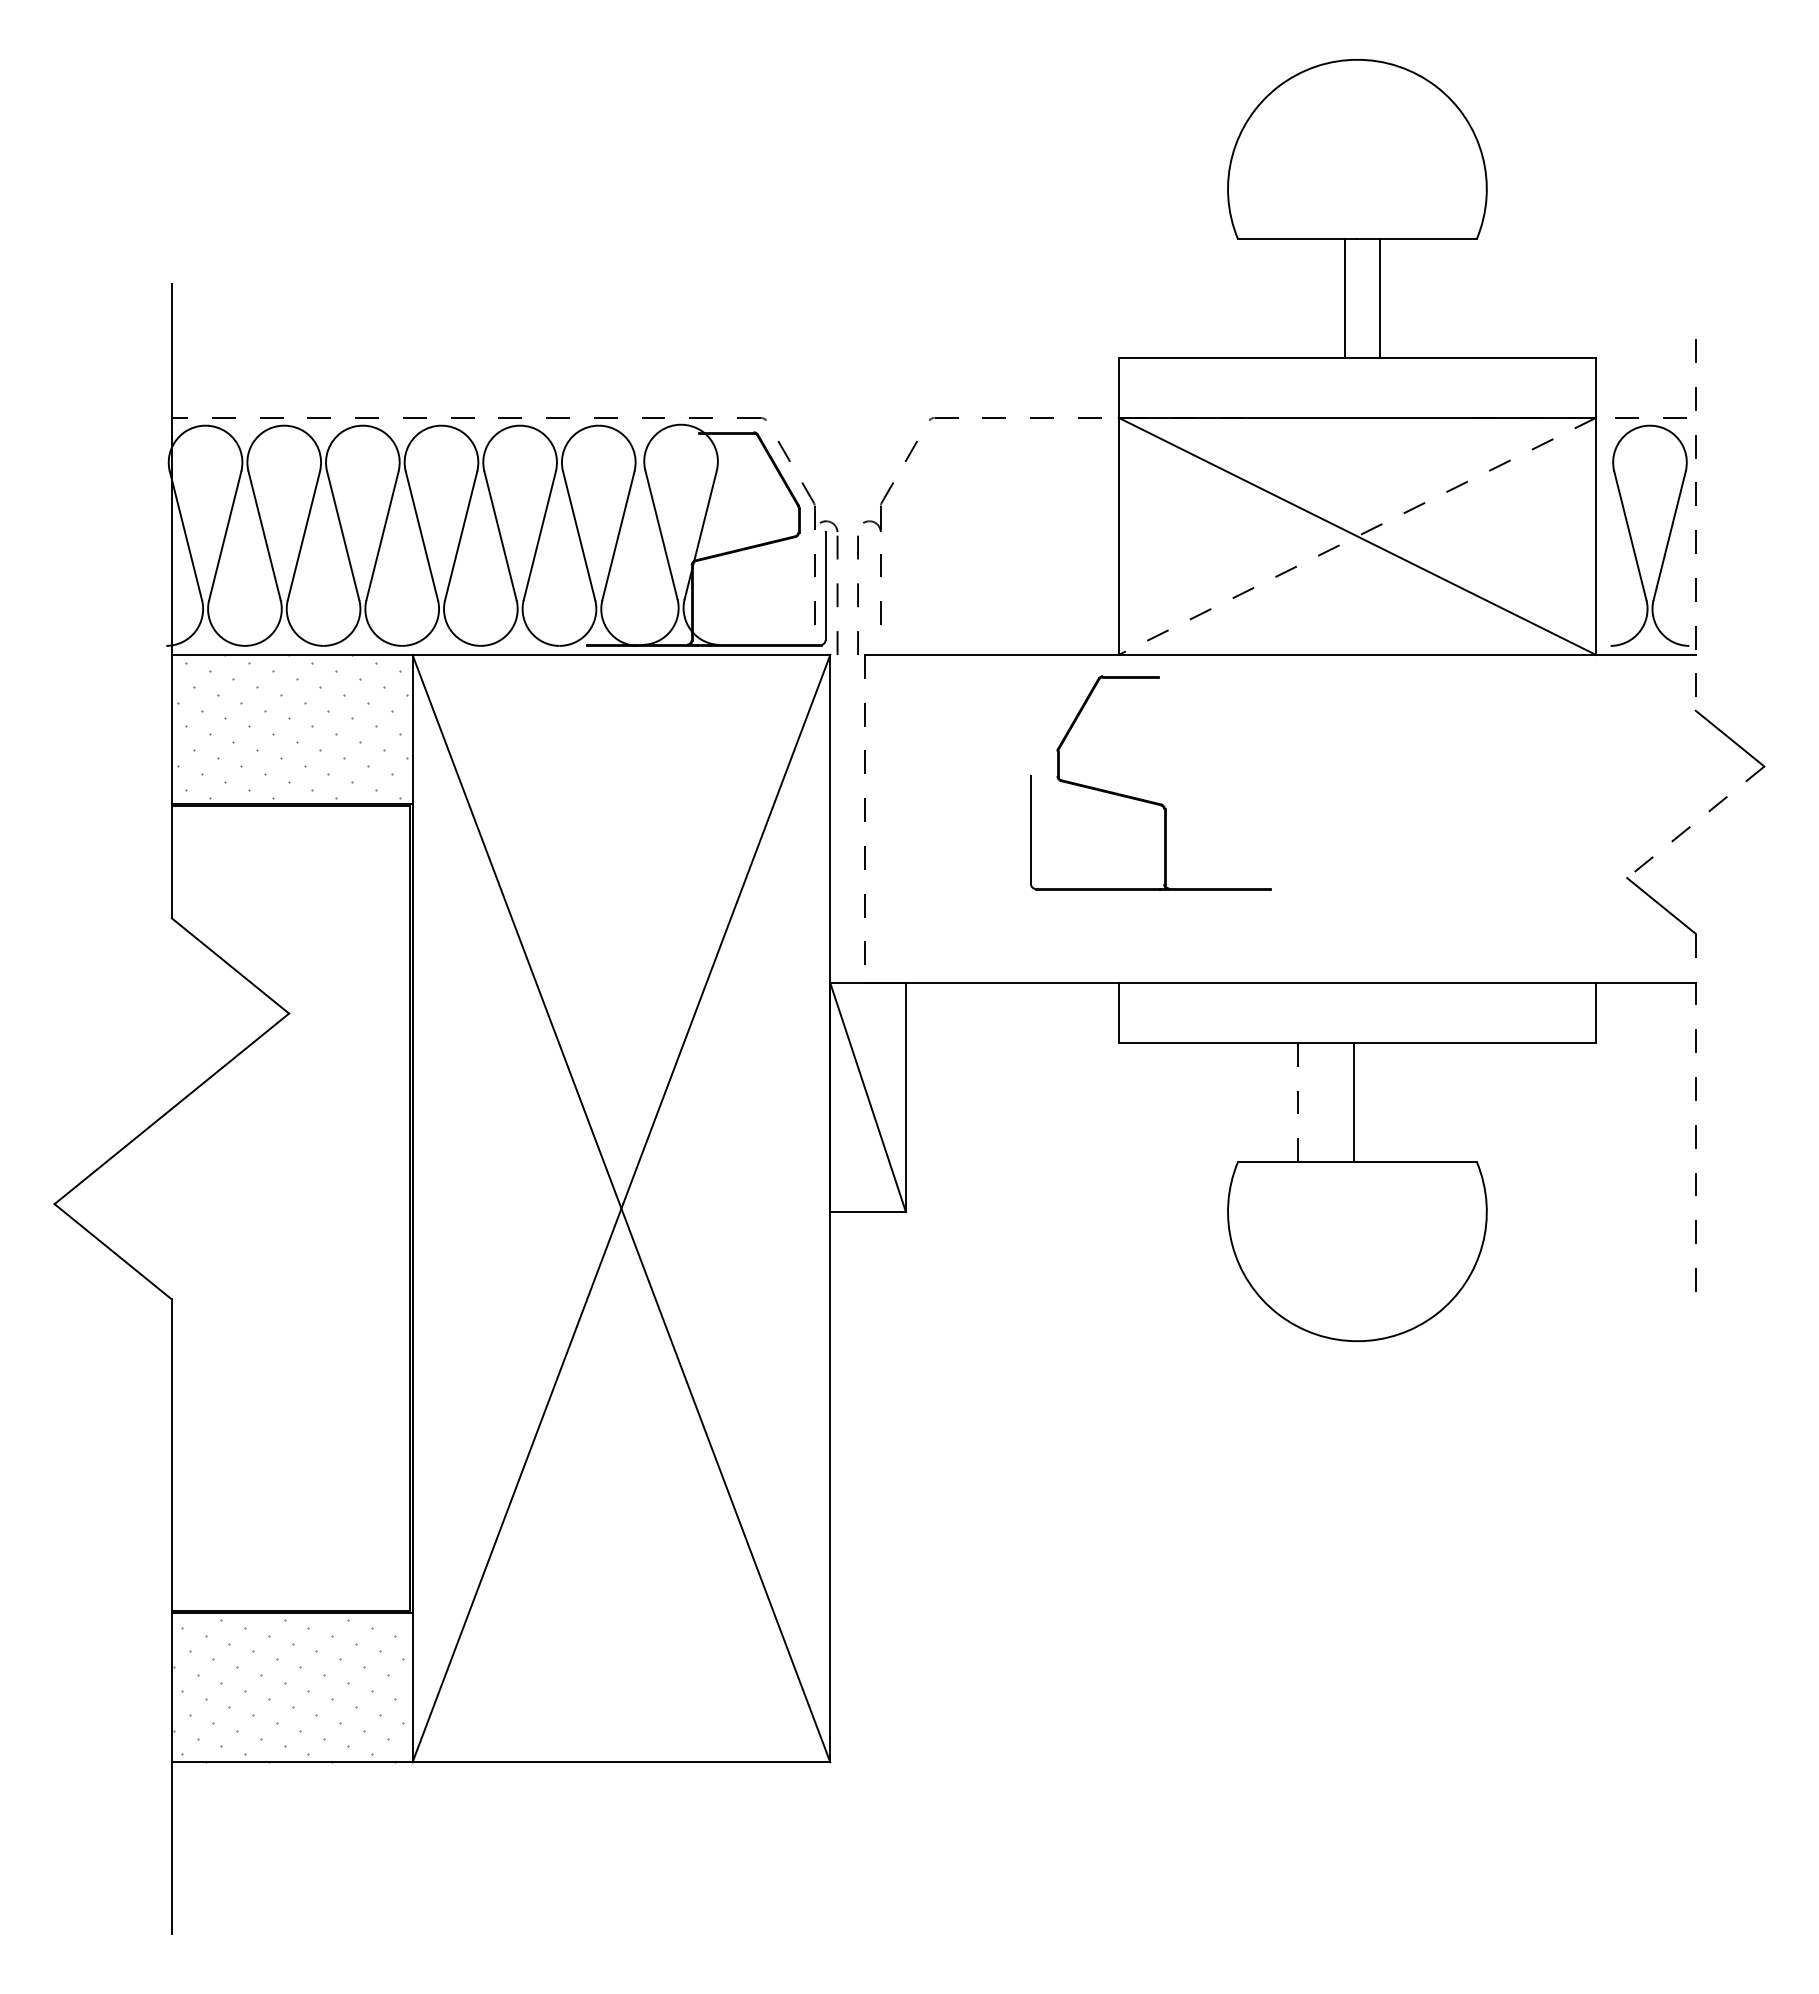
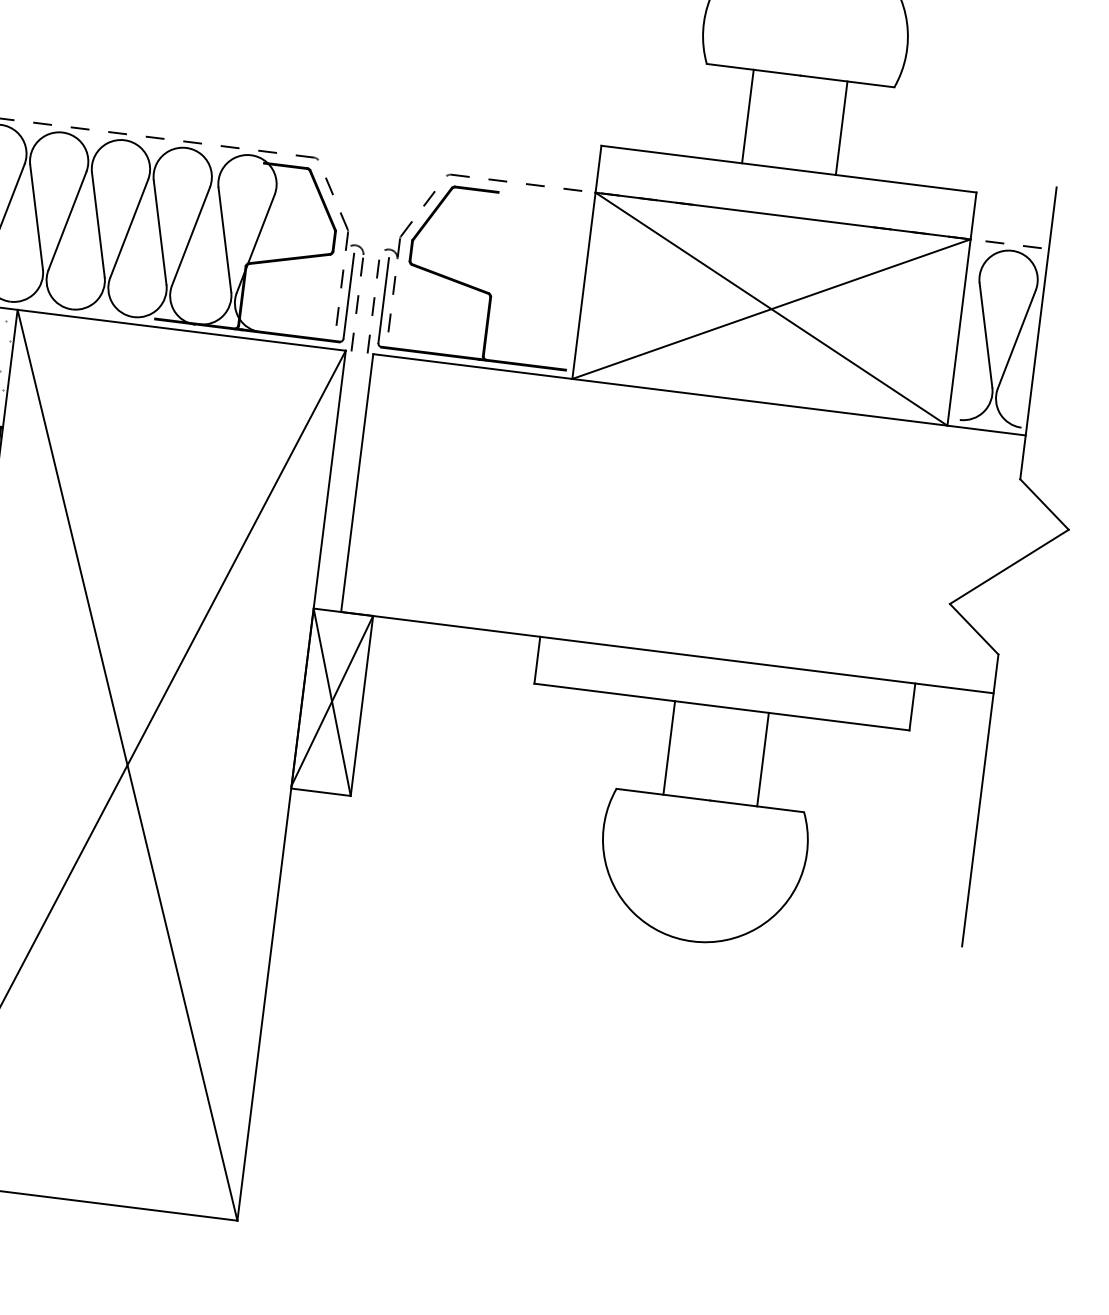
line: (1345, 298) -> (841, 128), moved
line: (1379, 298) -> (747, 116), moved
line: (1695, 525) -> (1038, 333), dashed -> solid
line: (1357, 536) -> (771, 309), dashed -> solid
part: (1145, 799) -> (476, 287), moved
line: (865, 819) -> (357, 483), dashed -> solid
line: (1695, 822) -> (1009, 567), dashed -> solid
line: (868, 1095) -> (332, 700), added
line: (1354, 1101) -> (763, 759), moved
line: (1297, 1102) -> (669, 748), dashed -> solid
line: (1695, 1119) -> (980, 800), dashed -> solid

